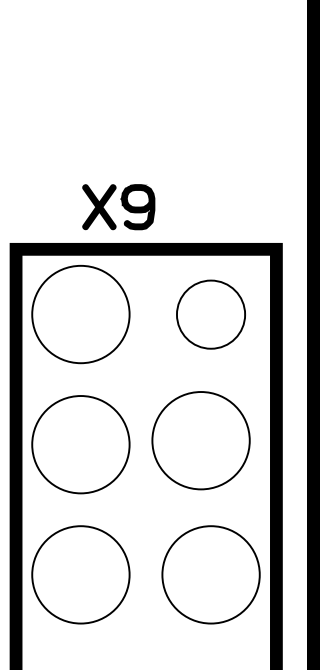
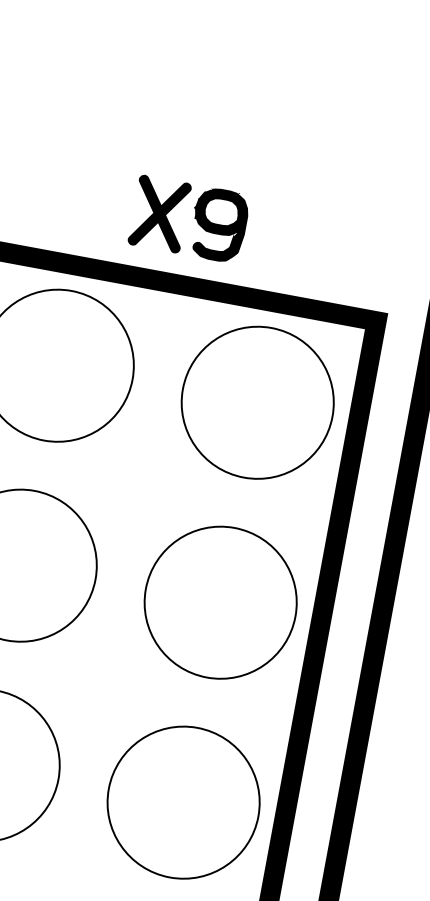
part: (118, 207) -> (189, 220), moved
part: (210, 314) -> (256, 402), size x1.43
part: (200, 440) -> (219, 602), moved

